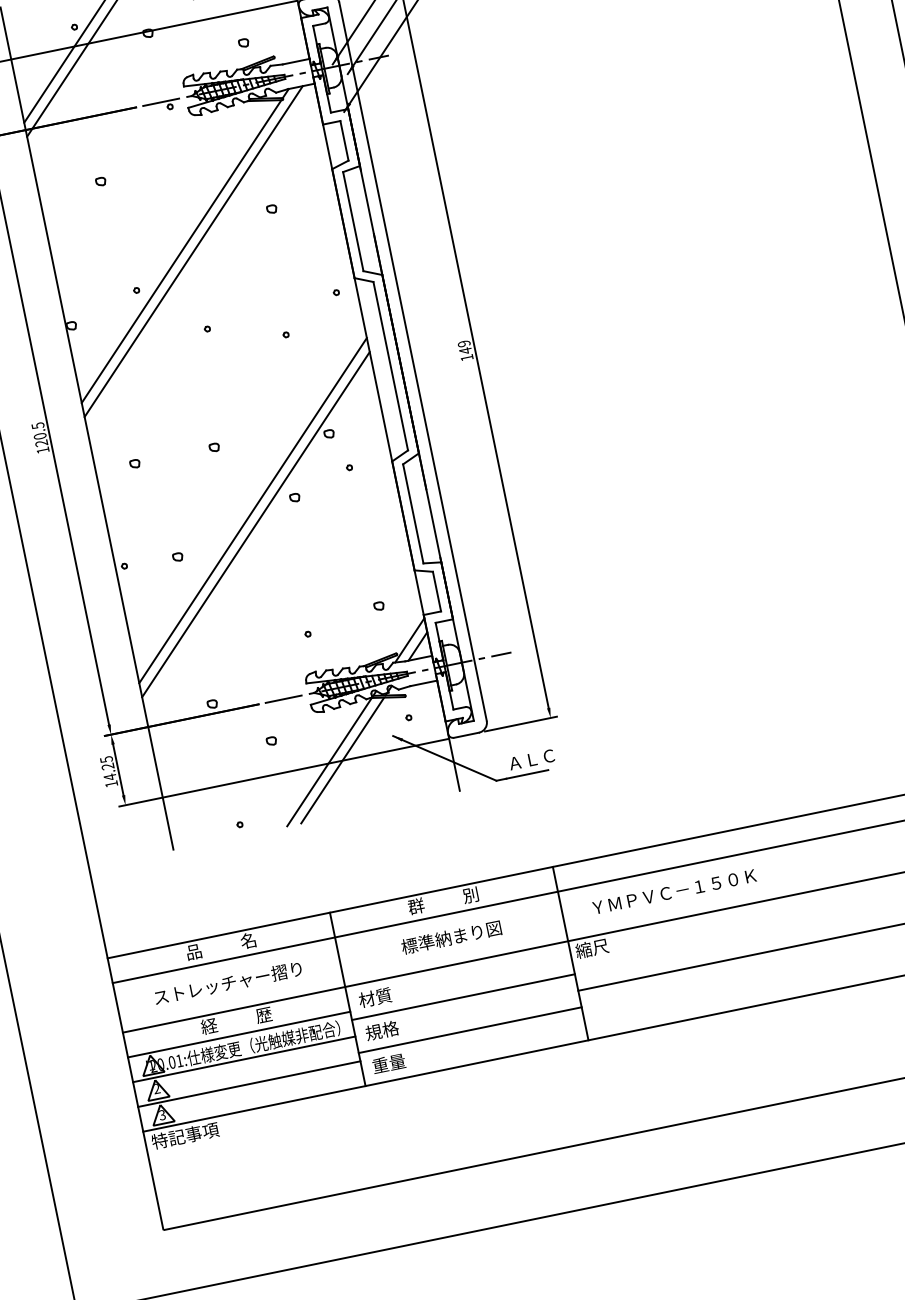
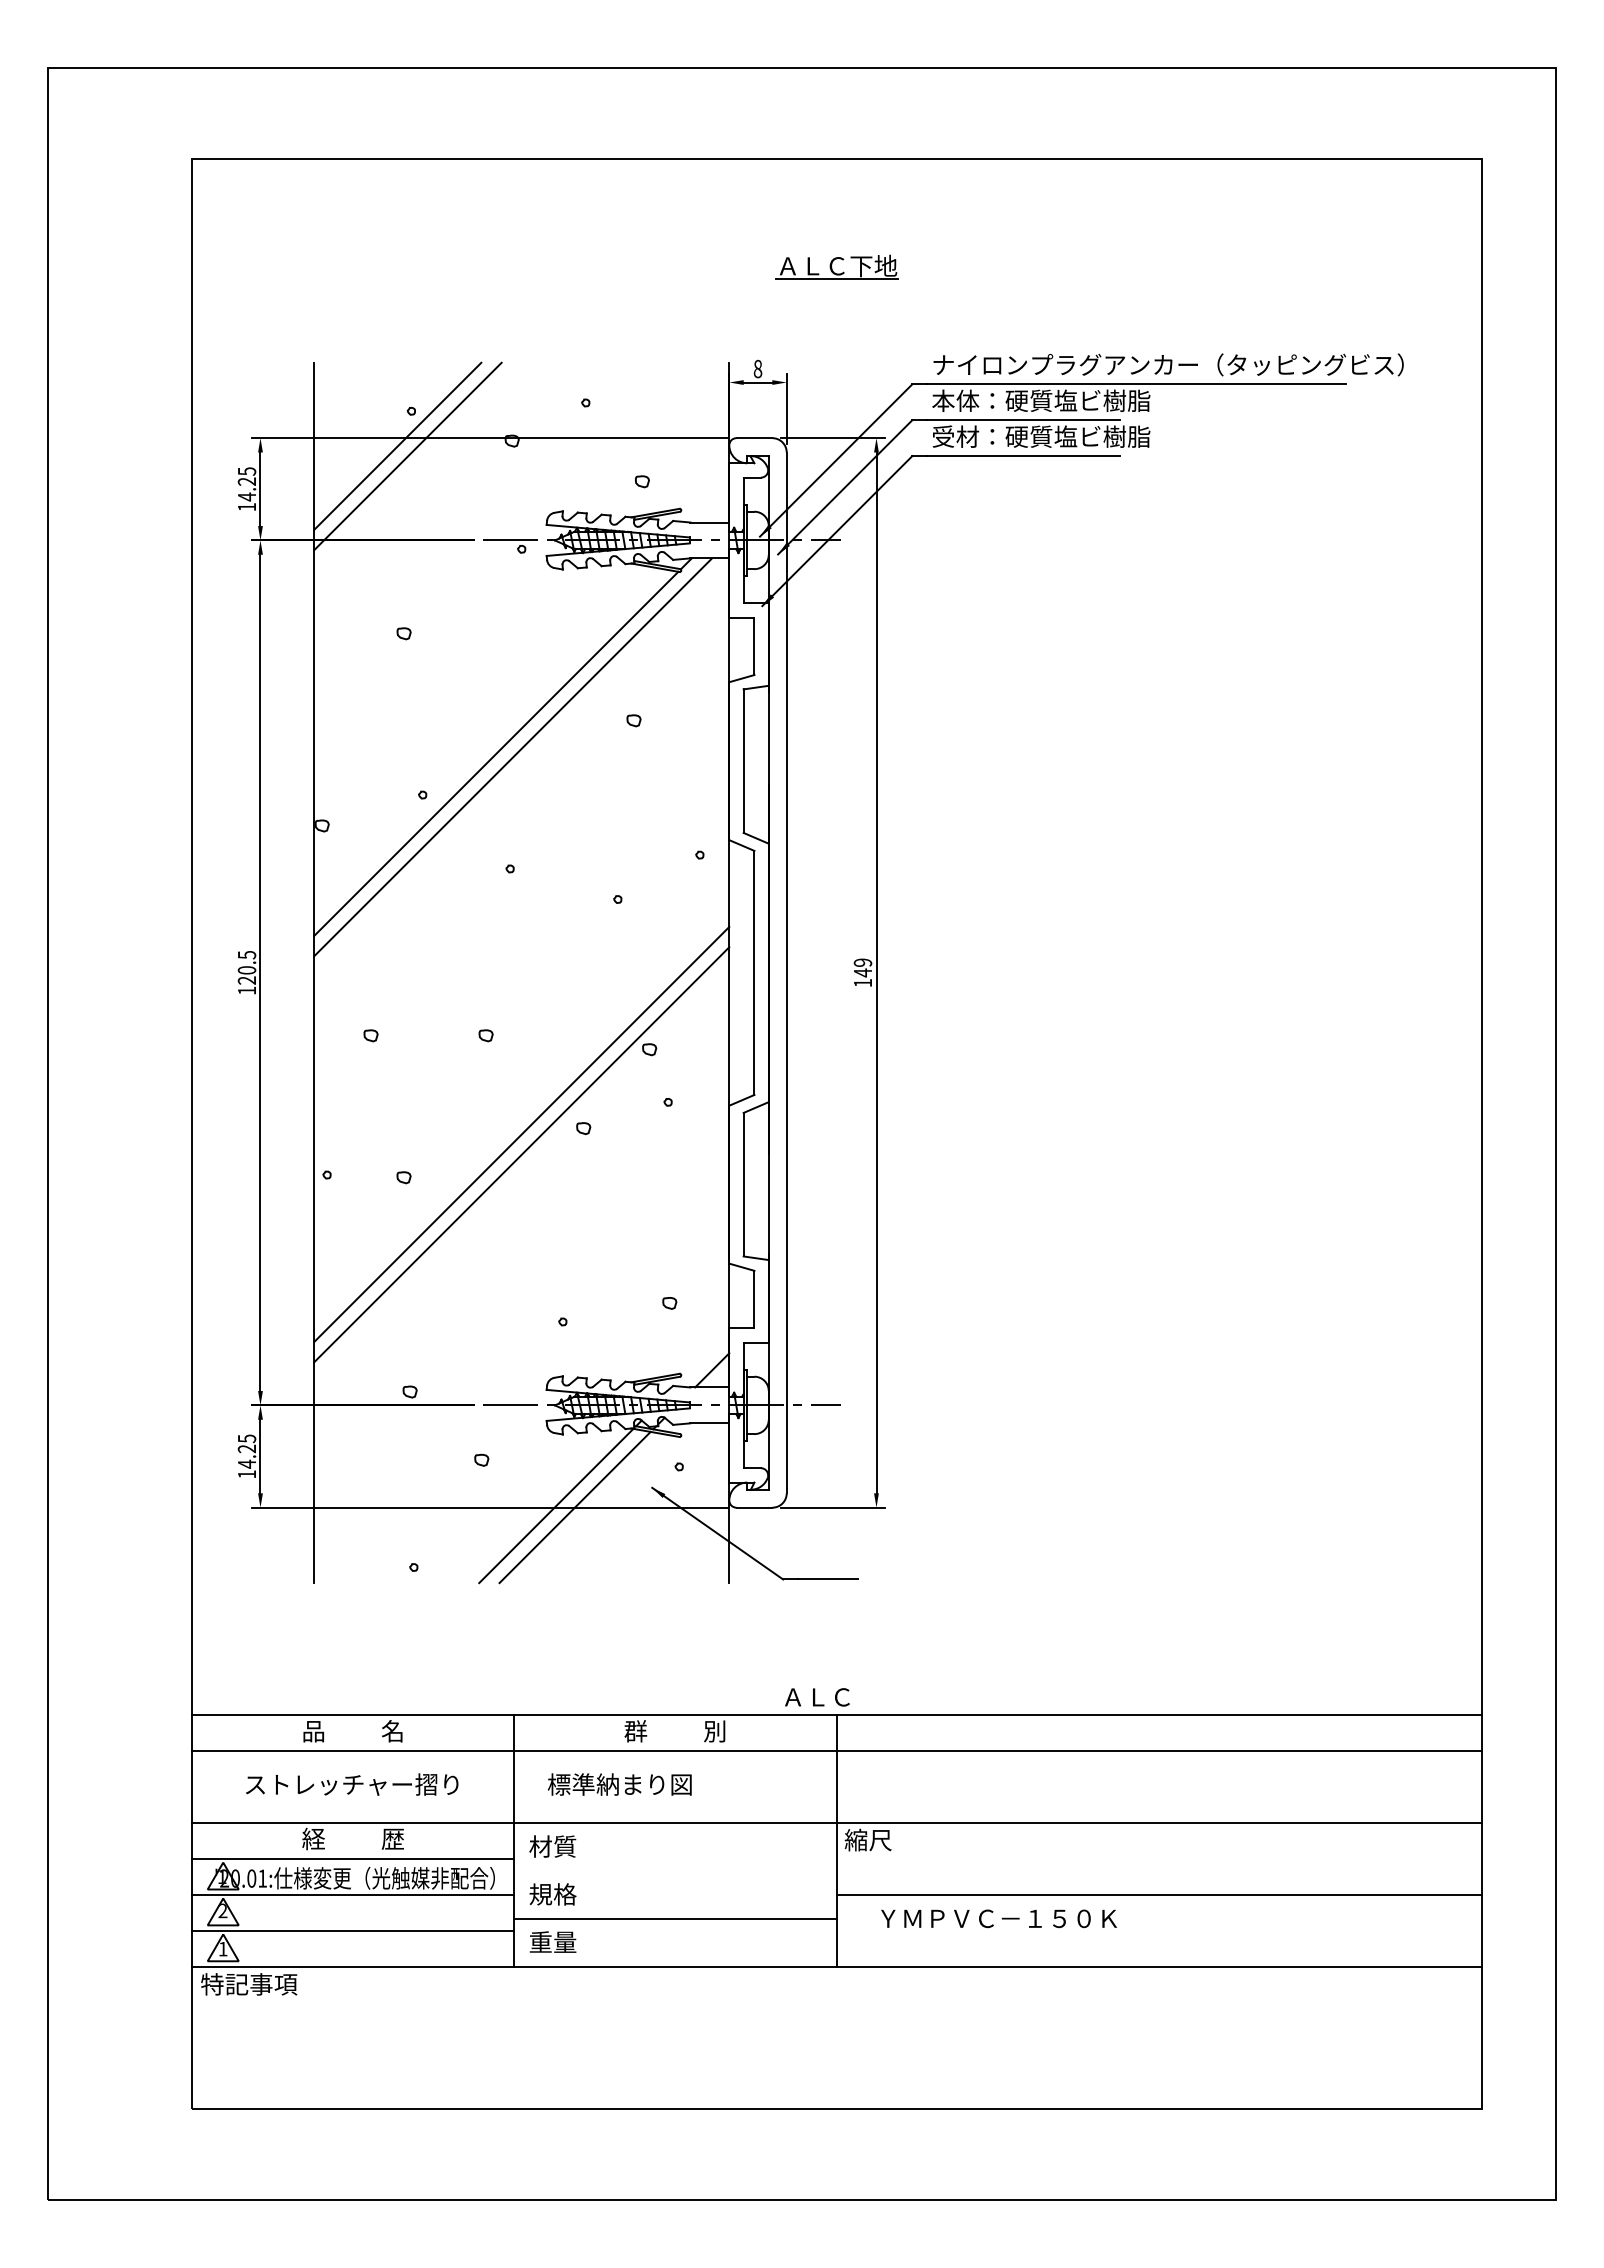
line: (409, 640) -> (702, 1359), removed
text: (531, 759) -> (817, 1697), moved
text: (674, 891) -> (998, 1918), moved
text: (451, 937) -> (619, 1784), moved
line: (462, 996) -> (674, 1870), removed
text: (161, 1114) -> (222, 1948), 3 -> 1

